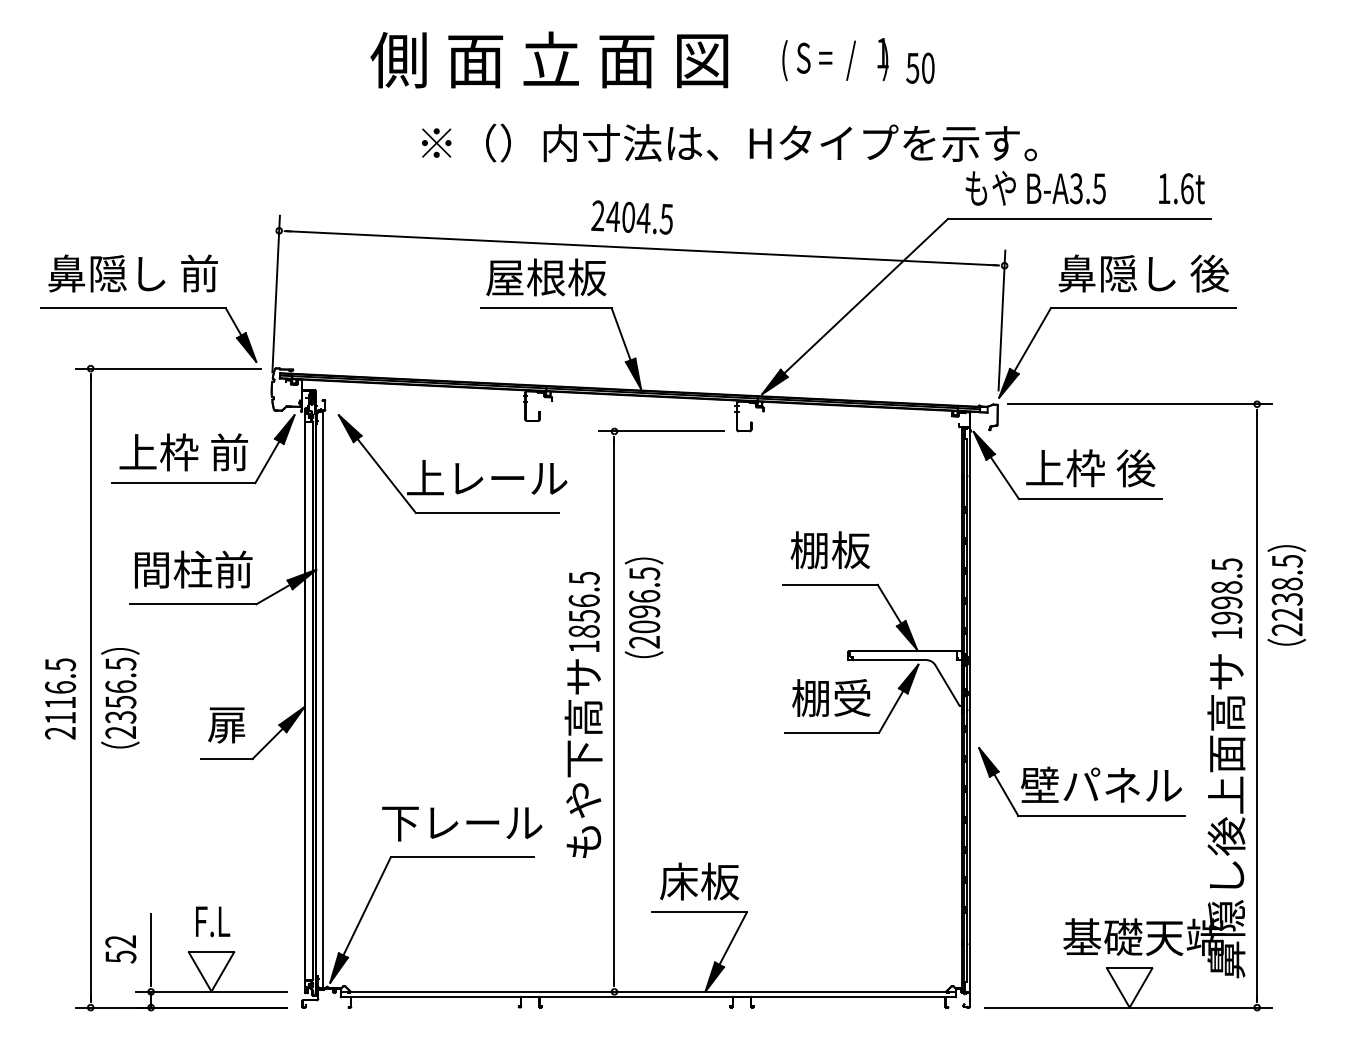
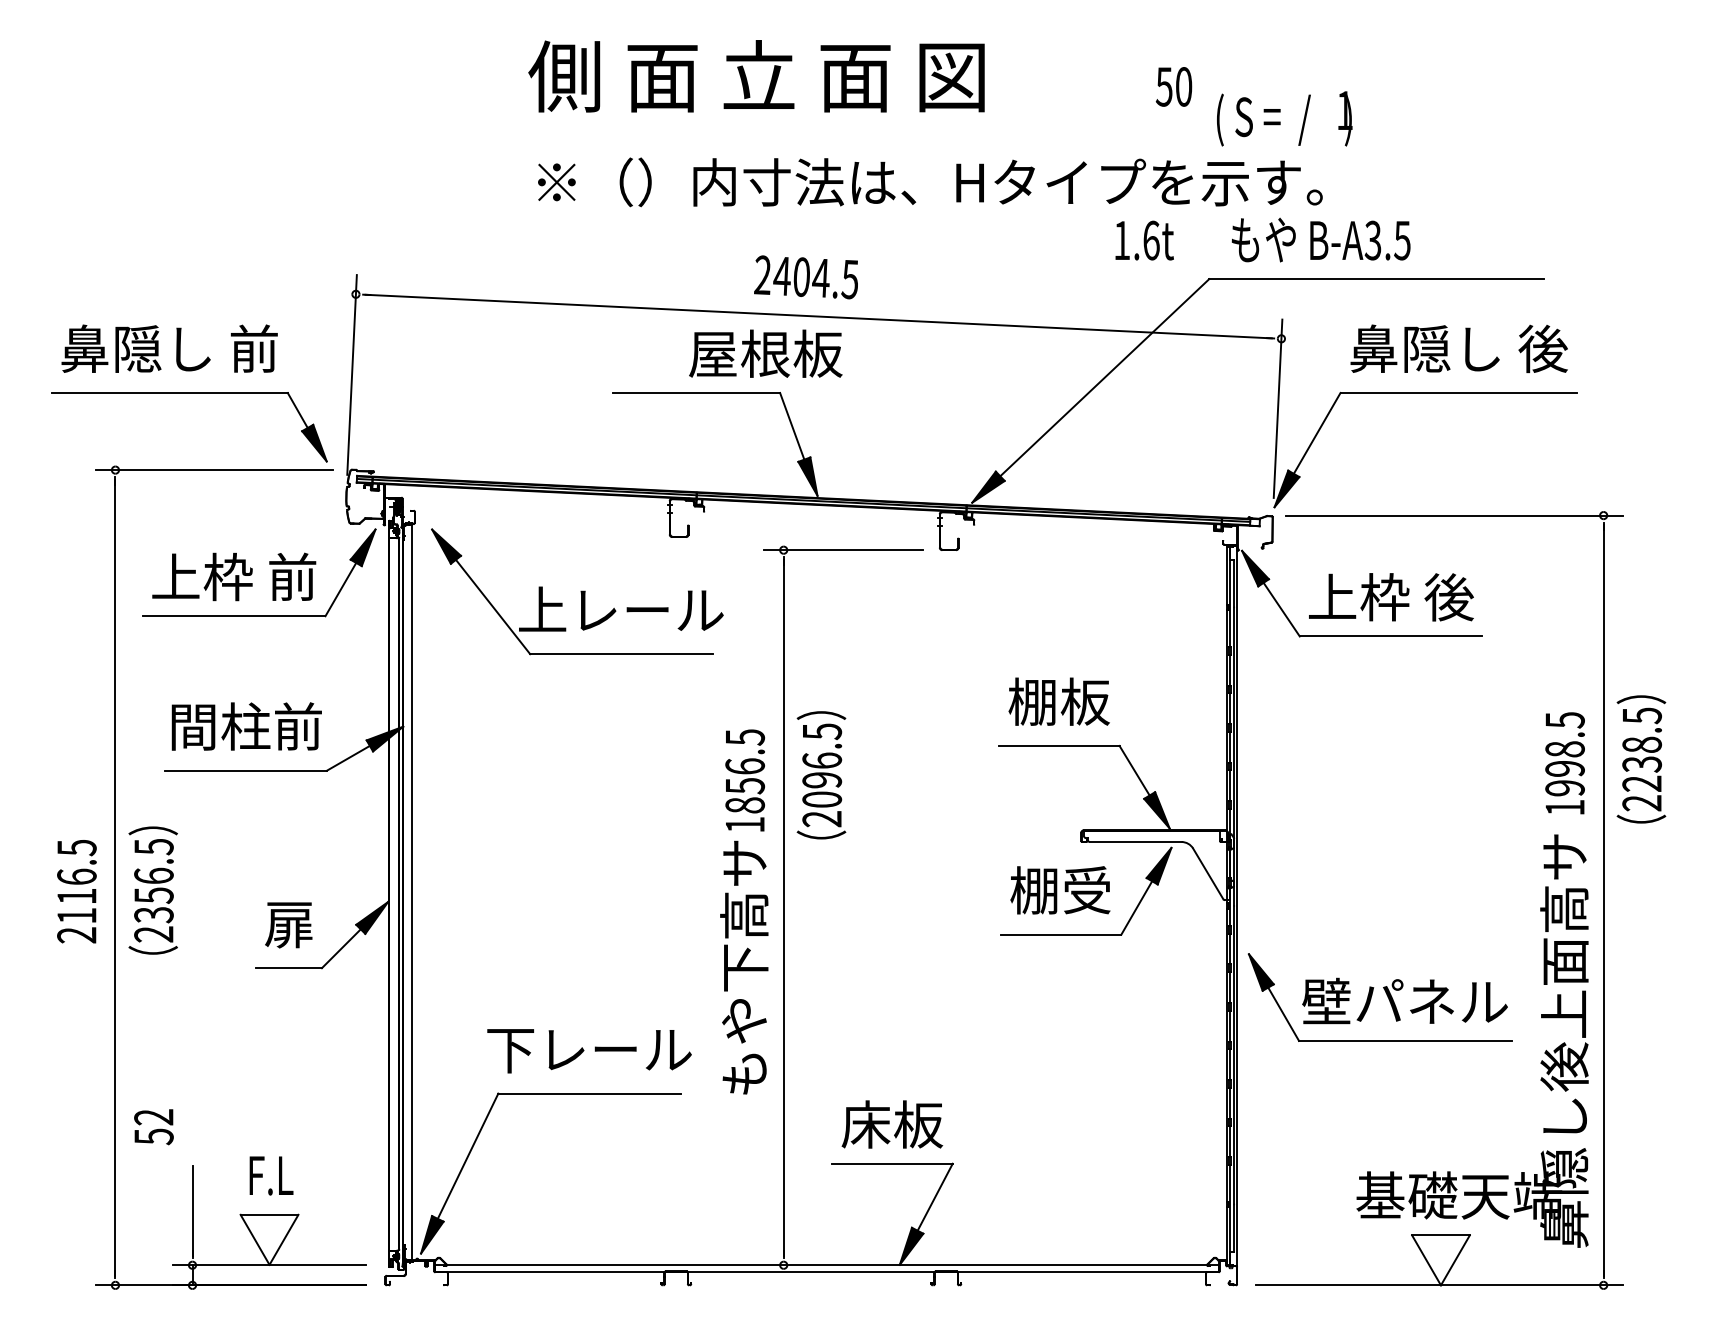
text: (835, 59) -> (1284, 118), moved
text: (549, 60) -> (756, 76), moved
text: (1181, 188) -> (1144, 240), moved
text: (546, 277) -> (765, 353), moved
text: (120, 949) -> (153, 1127), moved

